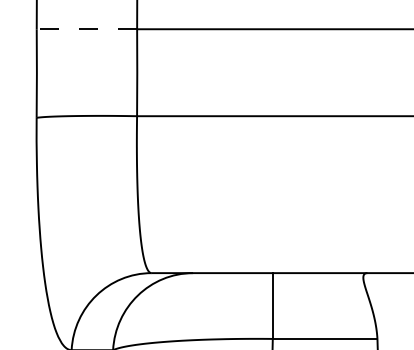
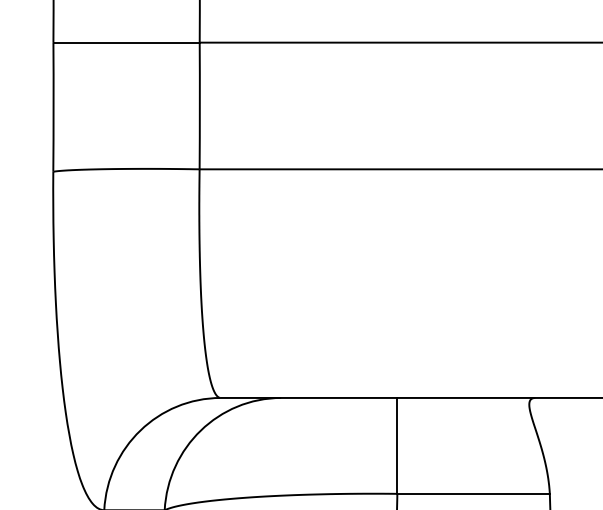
line: (86, 29) -> (125, 43), dashed -> solid

